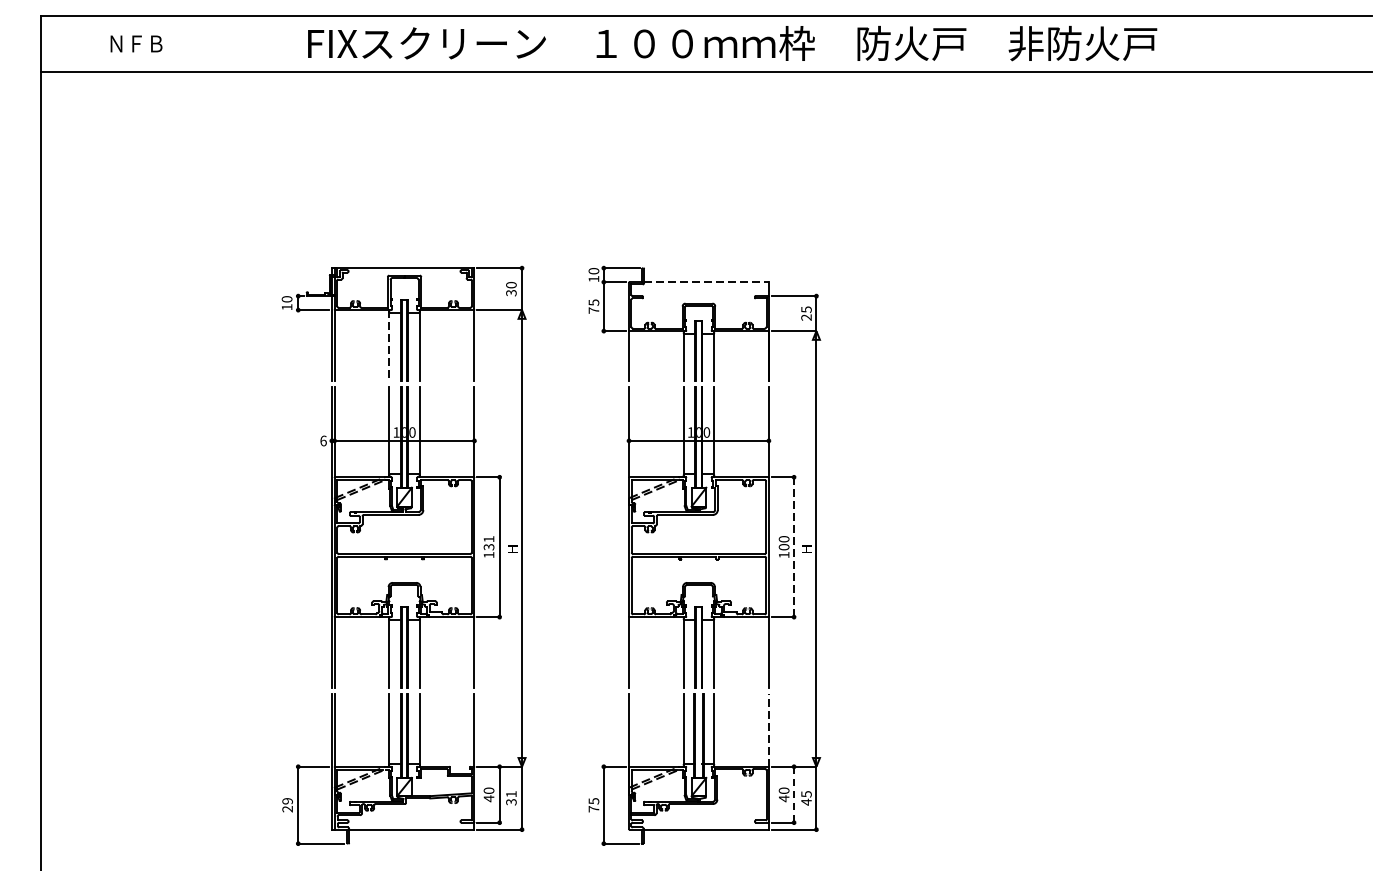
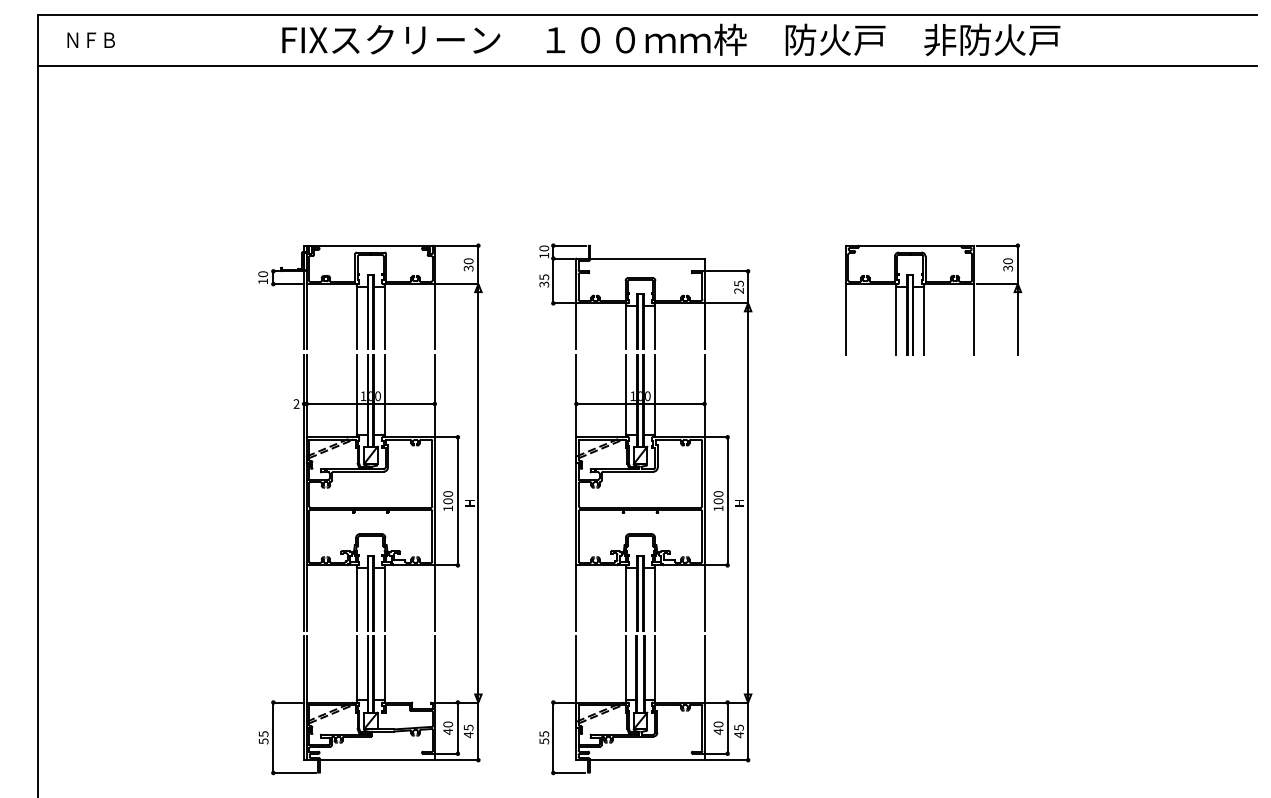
text: (135, 43) -> (90, 39), moved
line: (706, 282) -> (647, 258), dashed -> solid
text: (594, 310) -> (544, 284), 75 -> 35
part: (1008, 326) -> (924, 299), added
line: (388, 345) -> (356, 316), dashed -> solid
text: (323, 440) -> (296, 403), 6 -> 2
text: (489, 543) -> (448, 497), 131 -> 100
line: (793, 547) -> (727, 501), dashed -> solid
line: (768, 729) -> (704, 668), dashed -> solid
line: (793, 795) -> (727, 728), dashed -> solid
text: (511, 798) -> (468, 731), 31 -> 45
text: (287, 804) -> (263, 737), 29 -> 55
text: (594, 809) -> (544, 741), 75 -> 55

